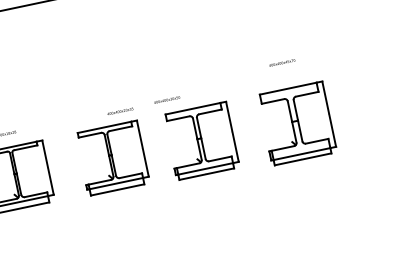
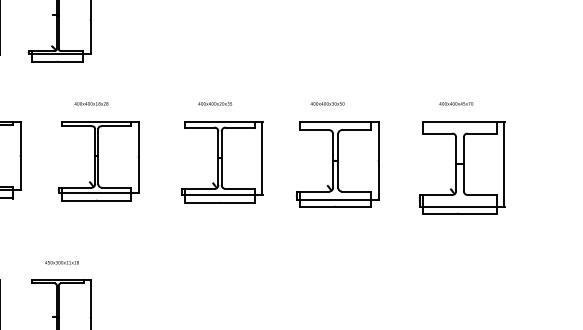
text: (282, 62) -> (456, 103), moved
text: (167, 99) -> (327, 103), moved
text: (119, 111) -> (214, 103), moved

